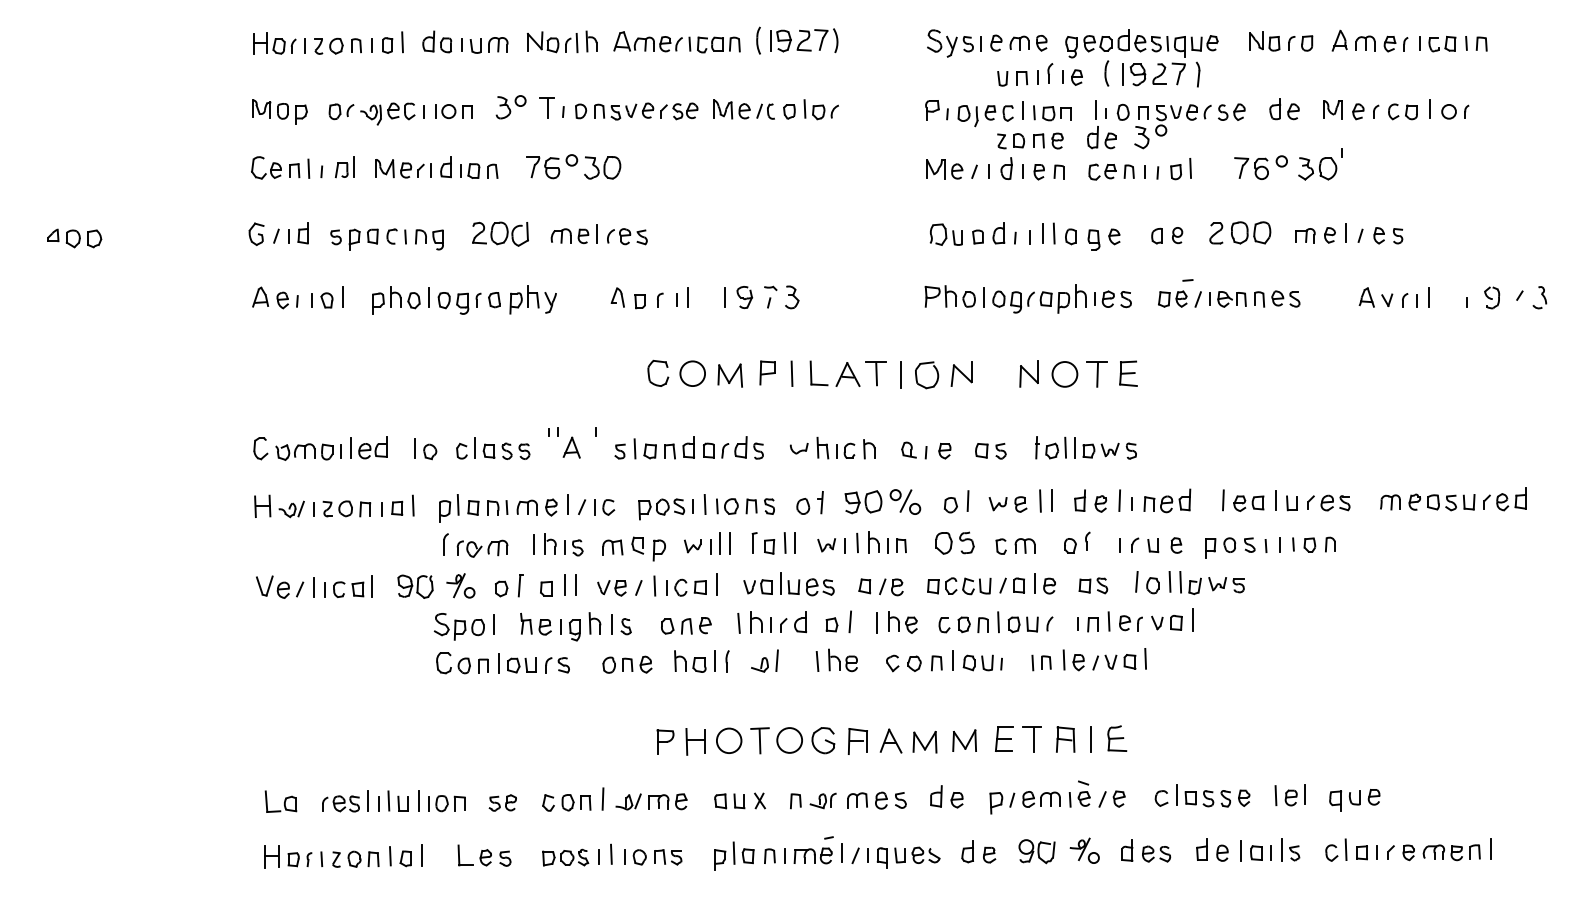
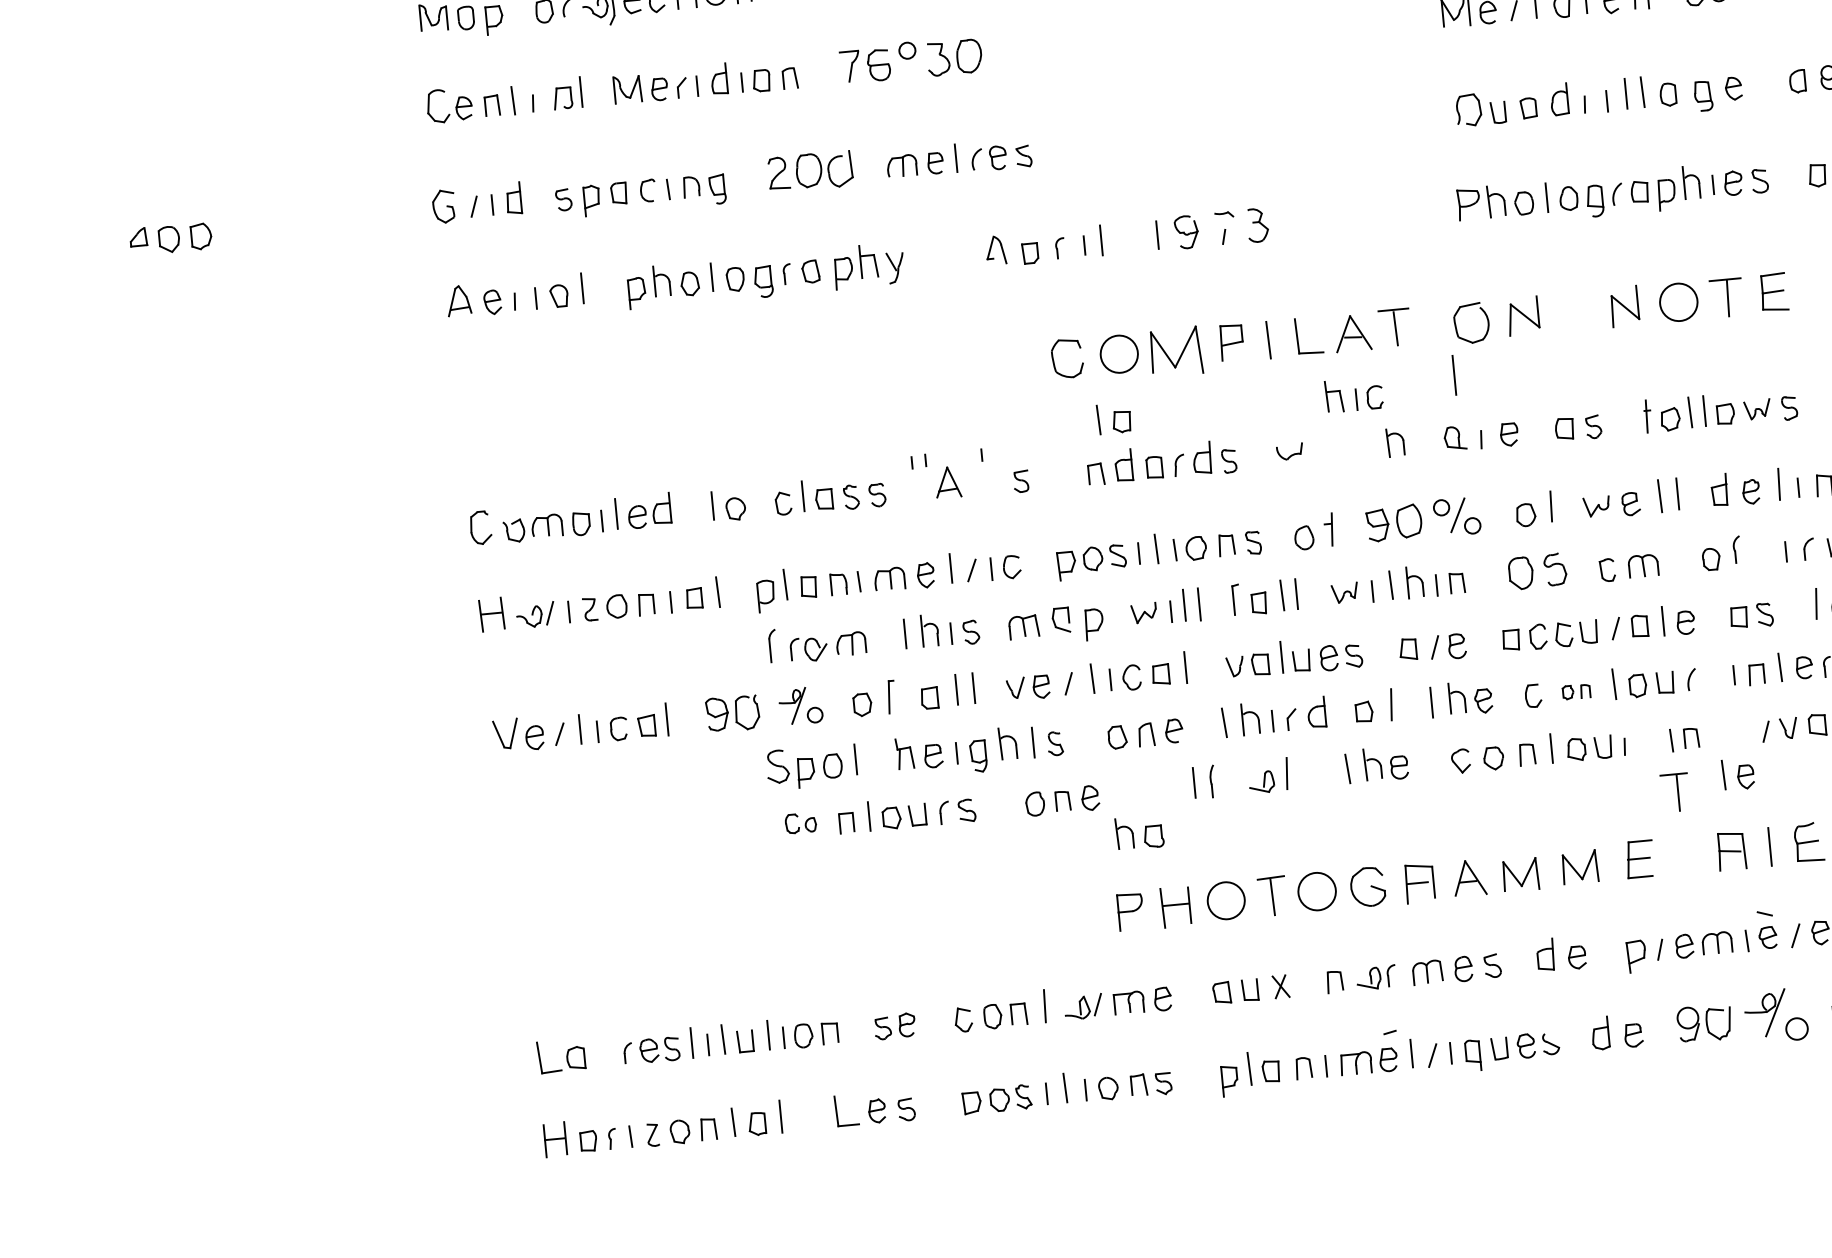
line: (900, 374) -> (1453, 375), moved
part: (729, 375) -> (1174, 351), size x1.4
part: (835, 447) -> (1353, 393), moved
part: (644, 448) -> (1112, 418), moved
part: (972, 624) -> (1575, 691), size x0.6
part: (1073, 660) -> (1737, 774), moved
part: (690, 661) -> (1139, 832), moved
part: (453, 663) -> (800, 823), size x0.6
part: (1031, 739) -> (1674, 792), moved
part: (1084, 850) -> (1775, 1015), size x1.4

